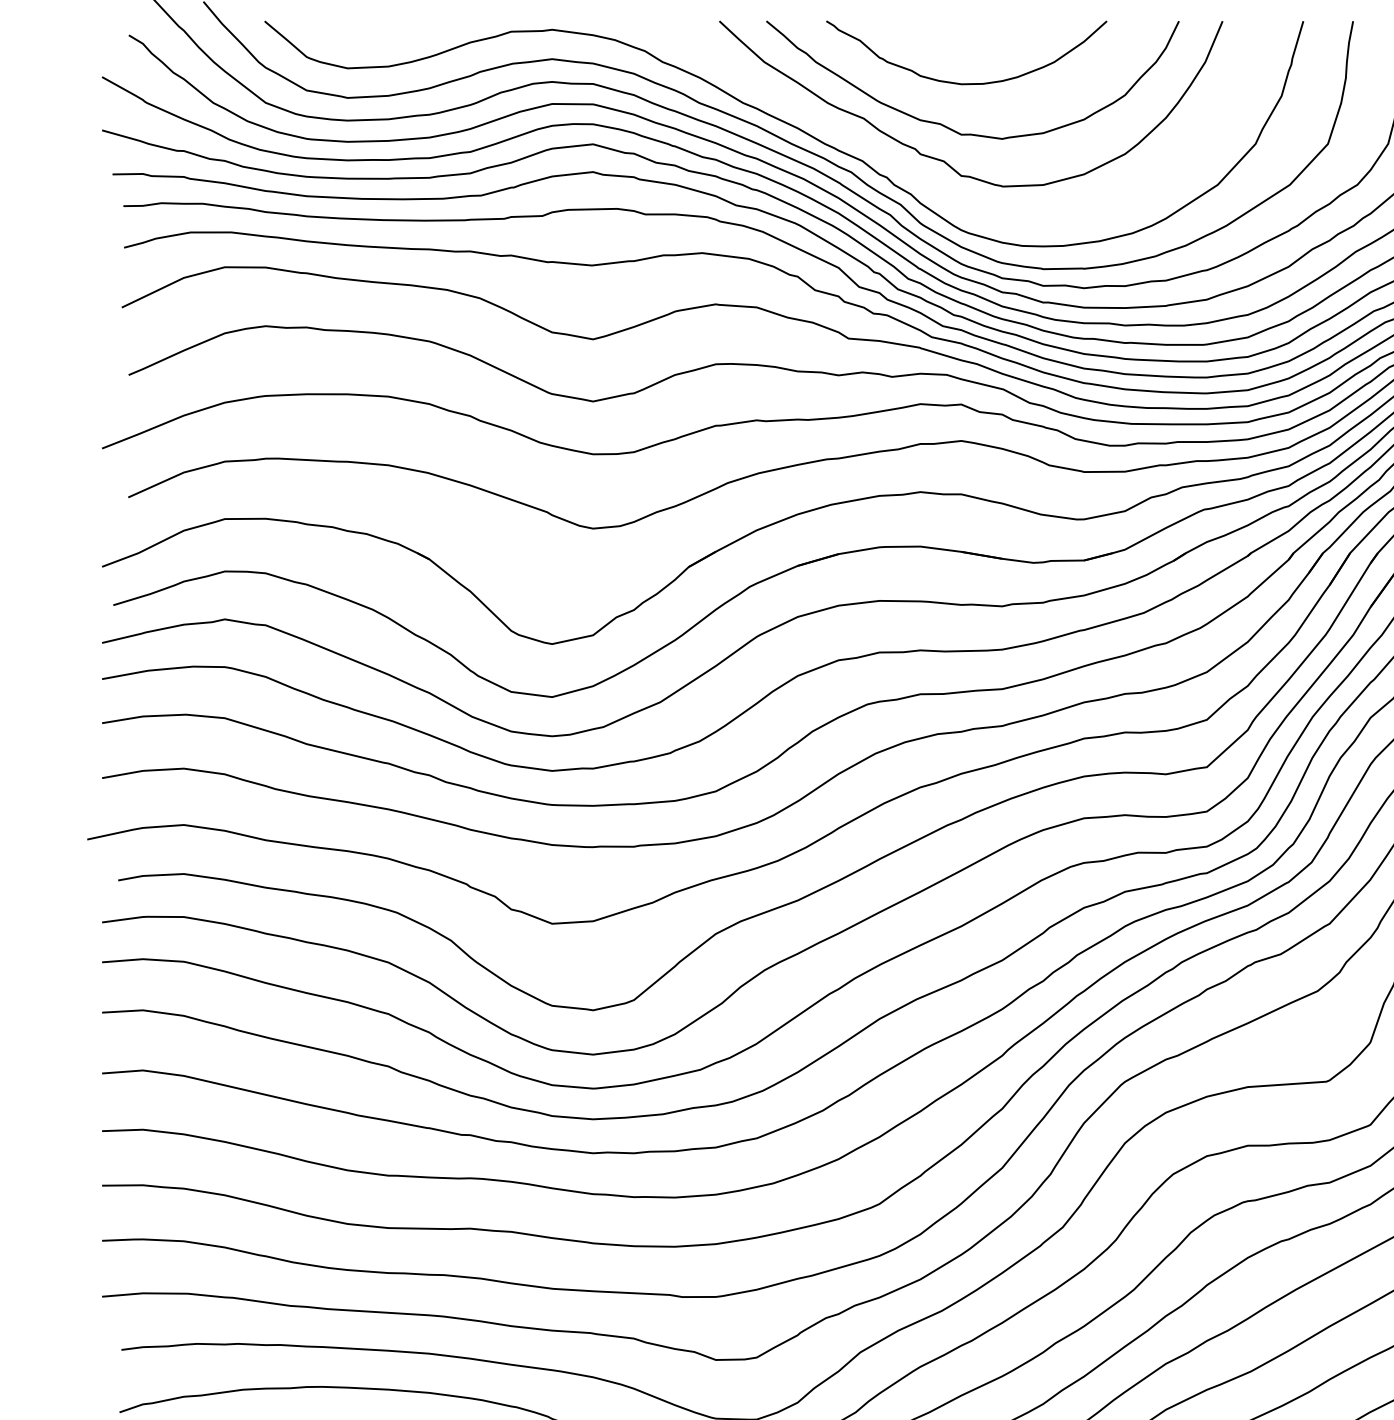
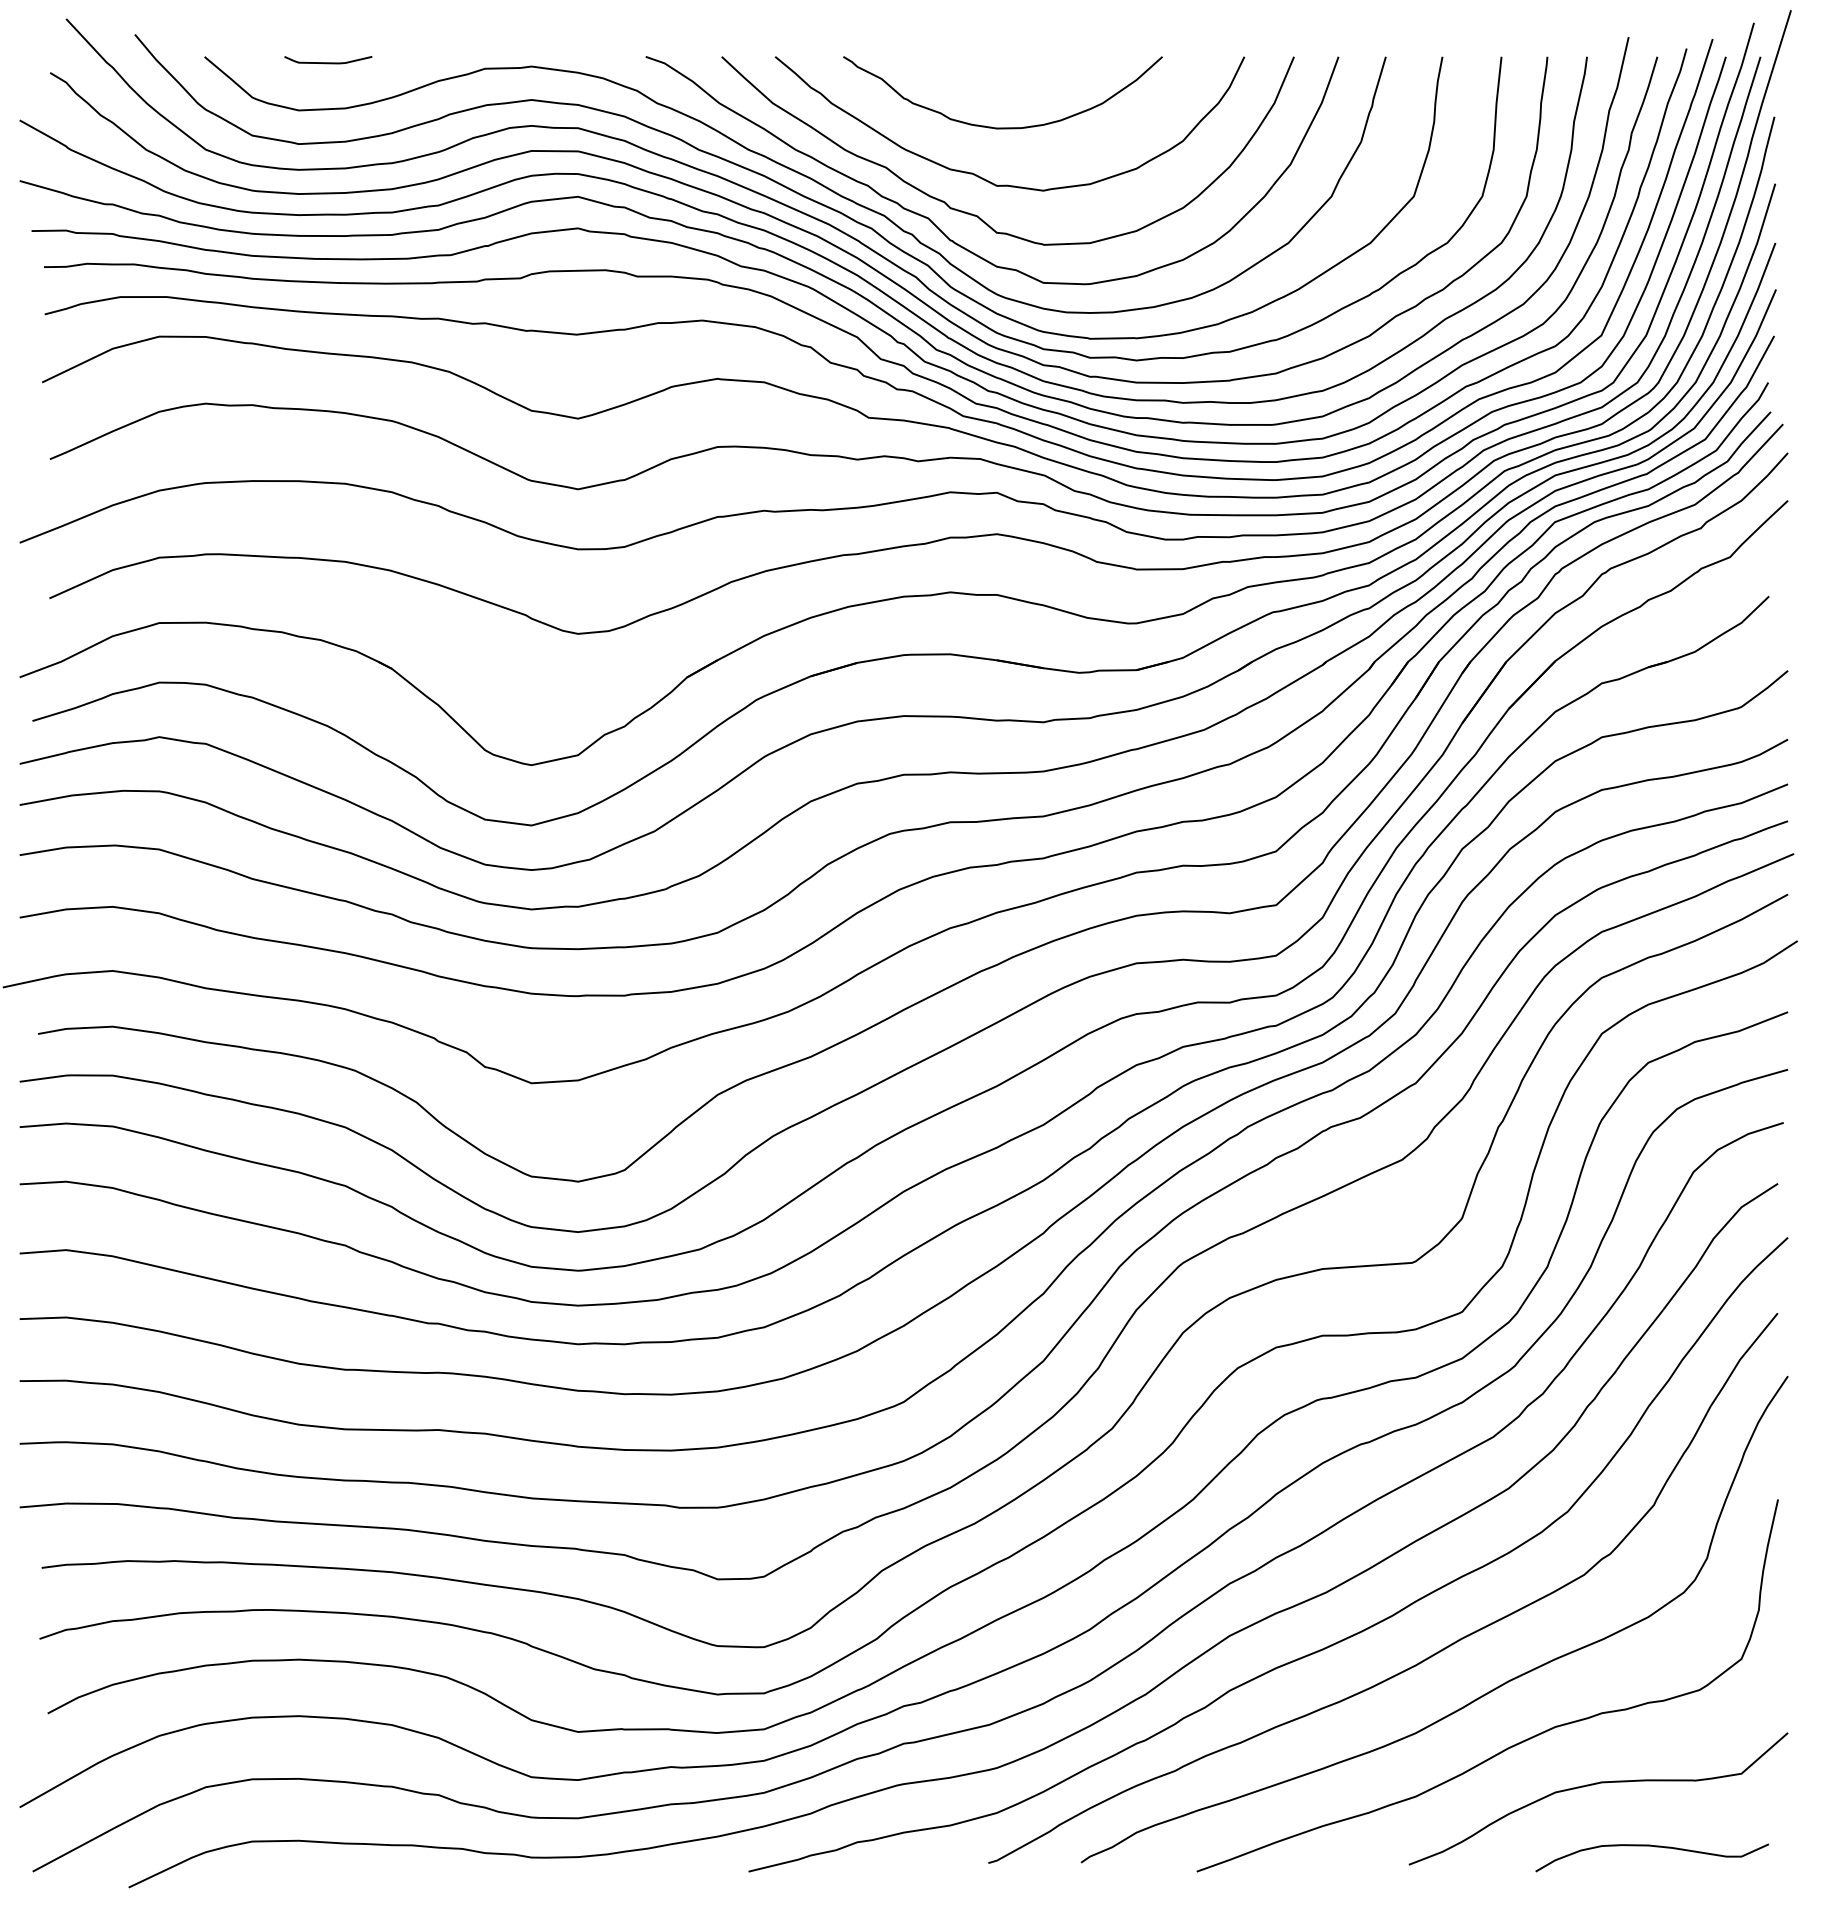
curve: (373, 26) -> (328, 62), added
curve: (908, 169) -> (936, 225), added

